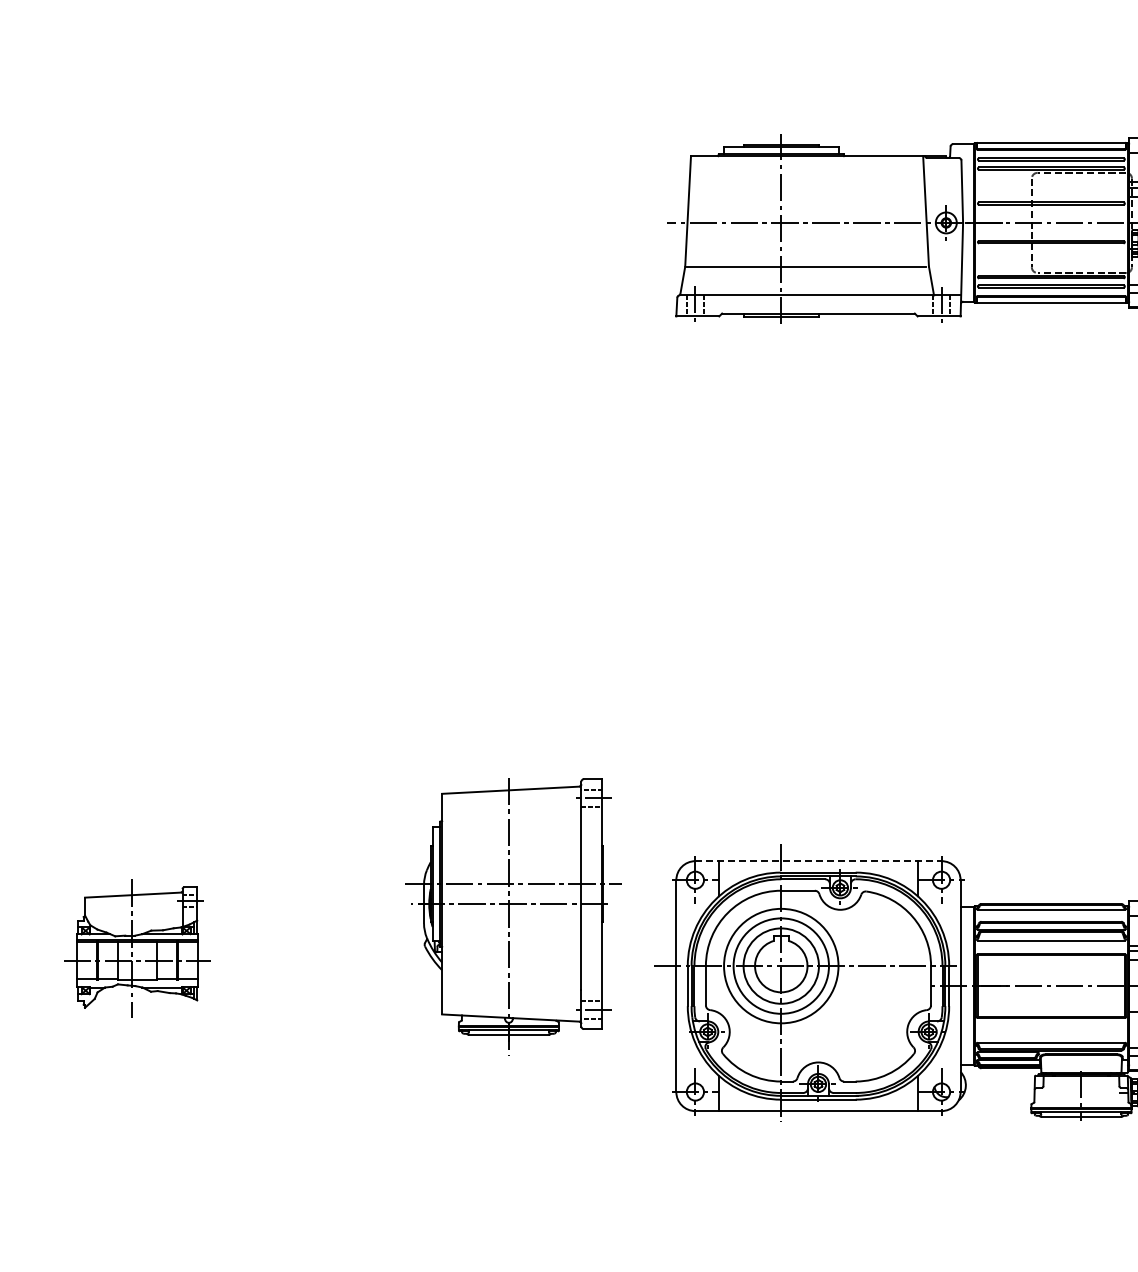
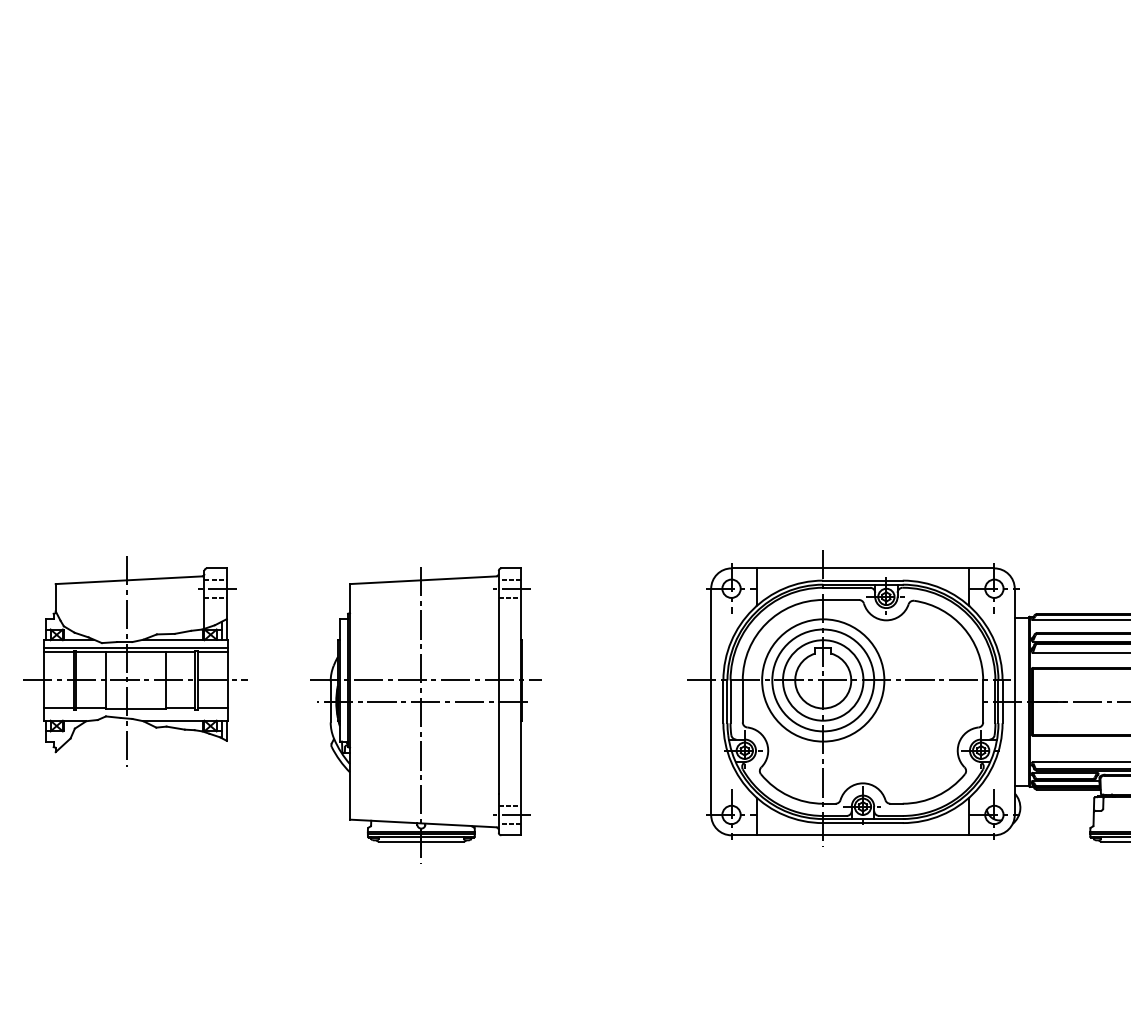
line: (818, 861) -> (862, 568), dashed -> solid
part: (513, 916) -> (426, 715), moved
part: (137, 948) -> (135, 661), size x1.43

